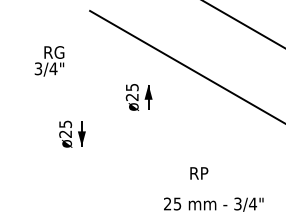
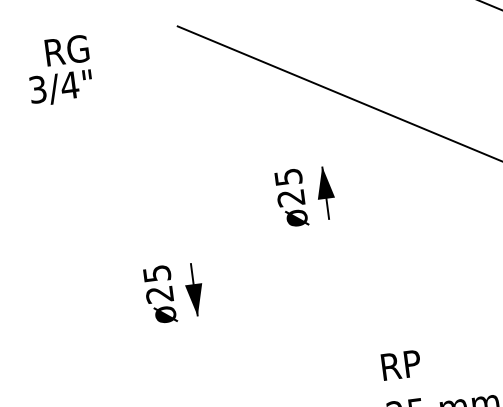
text: (49, 61) -> (59, 70), moved
text: (199, 173) -> (401, 365), moved

